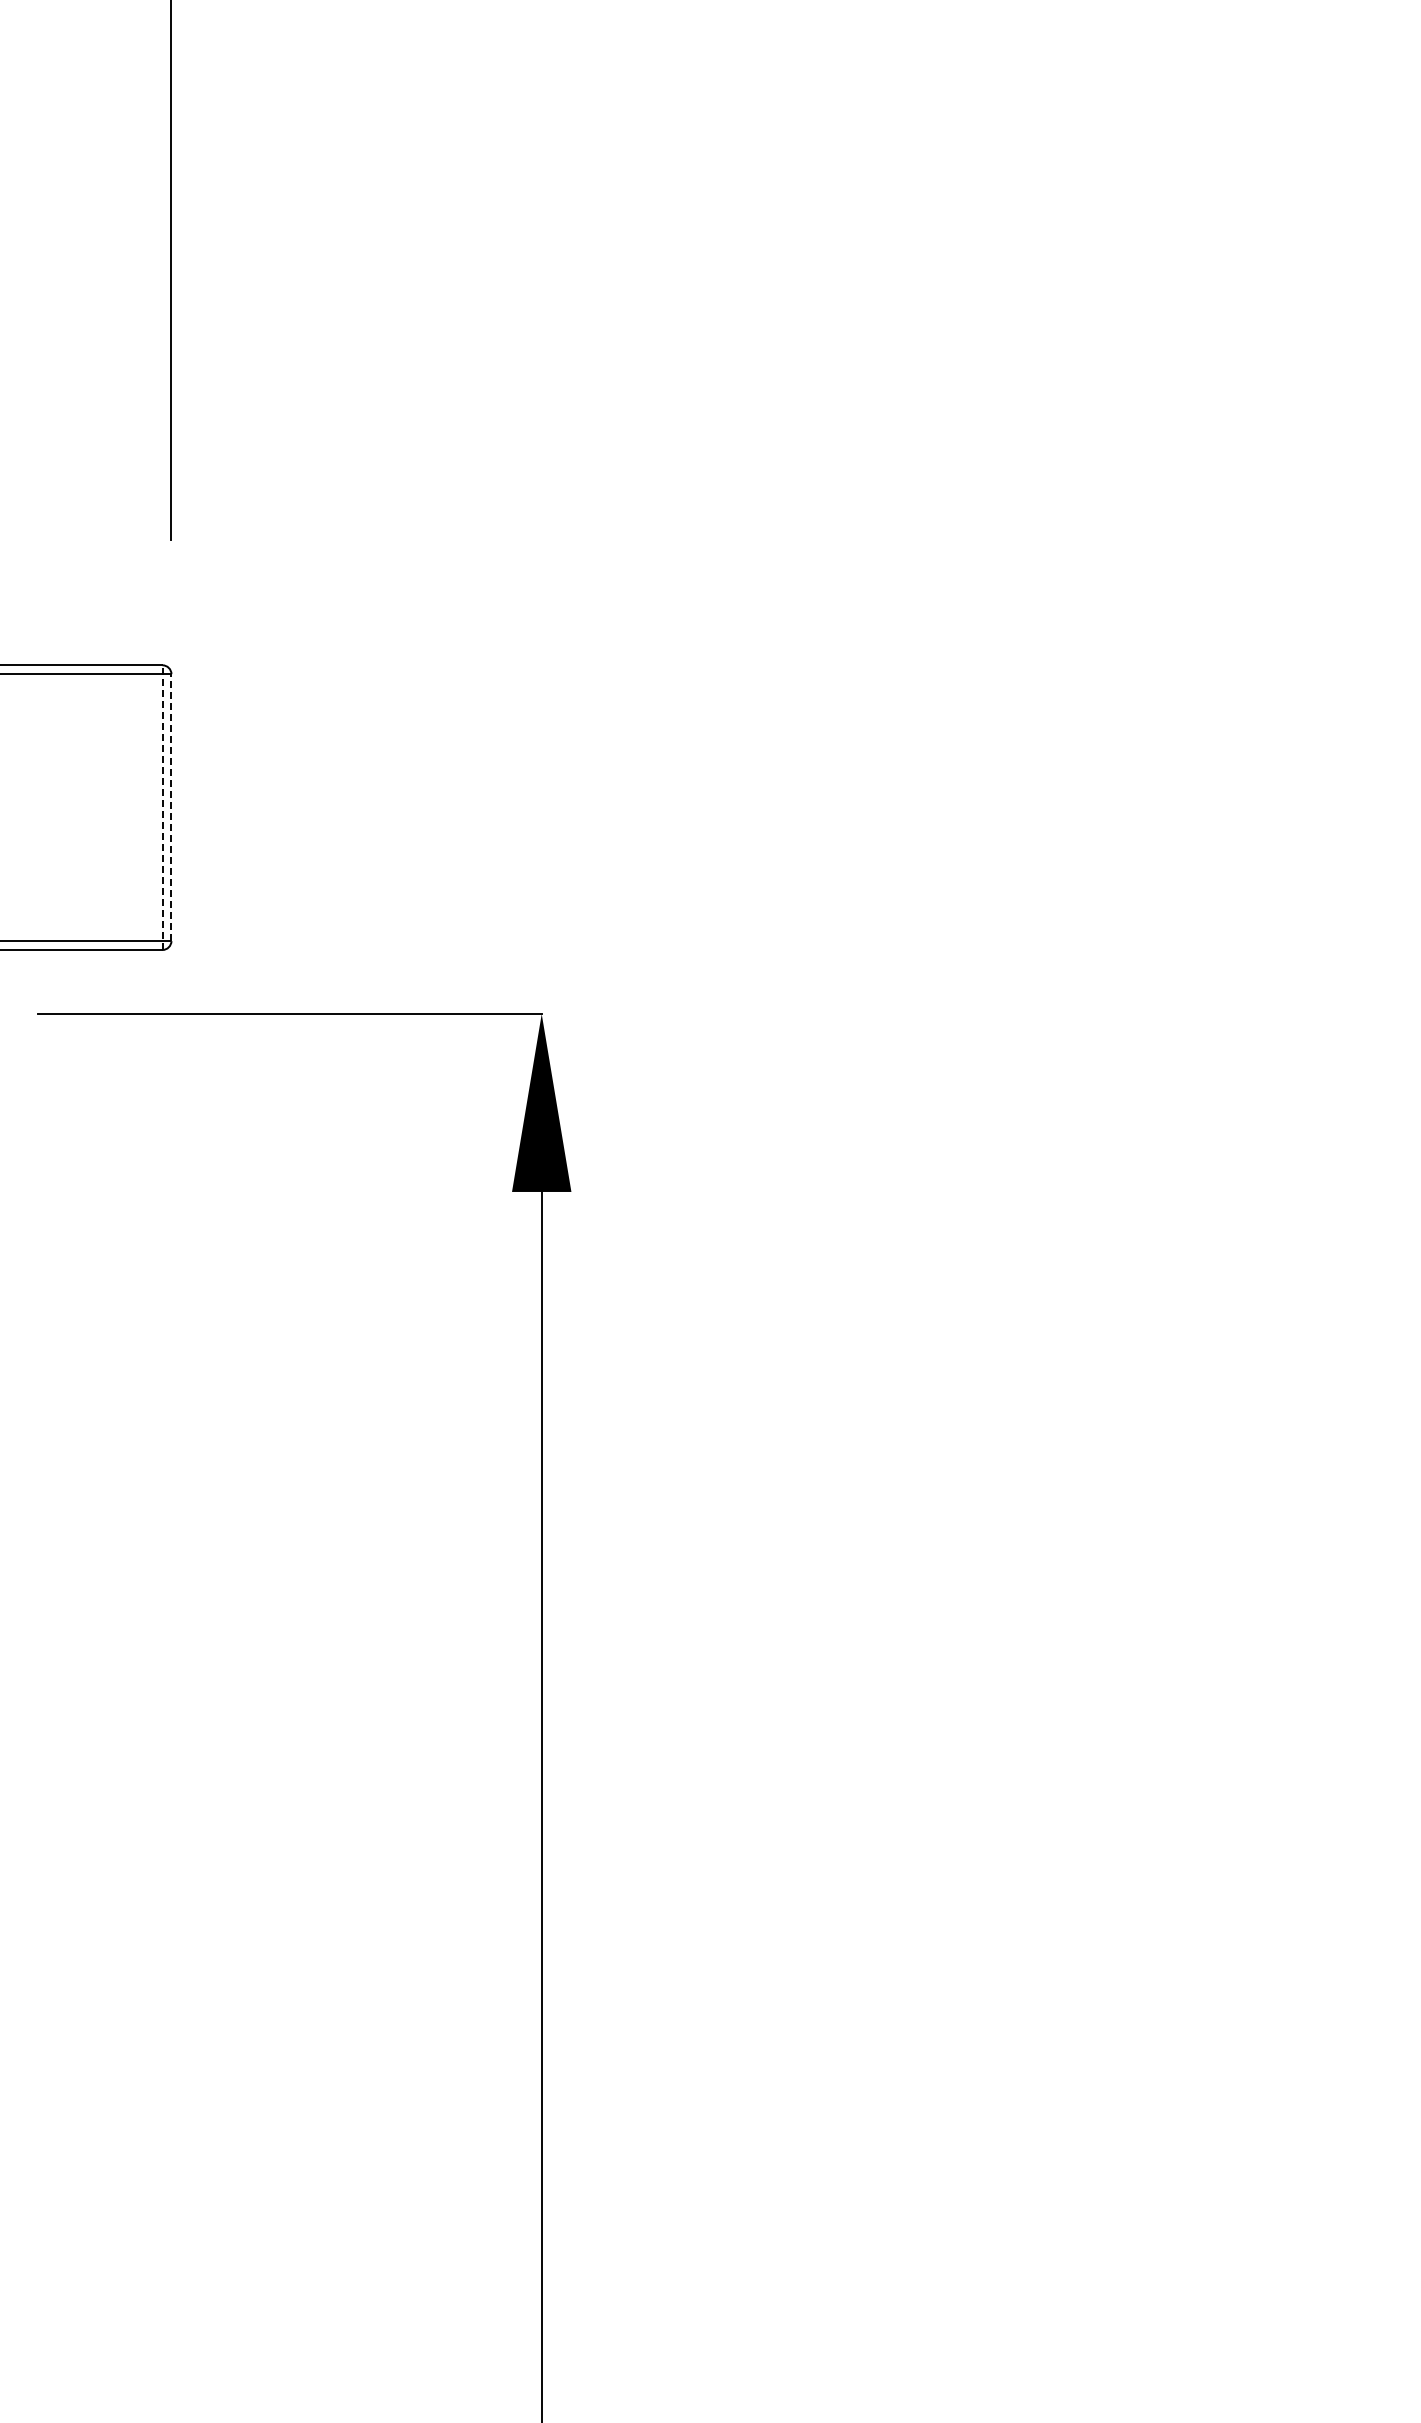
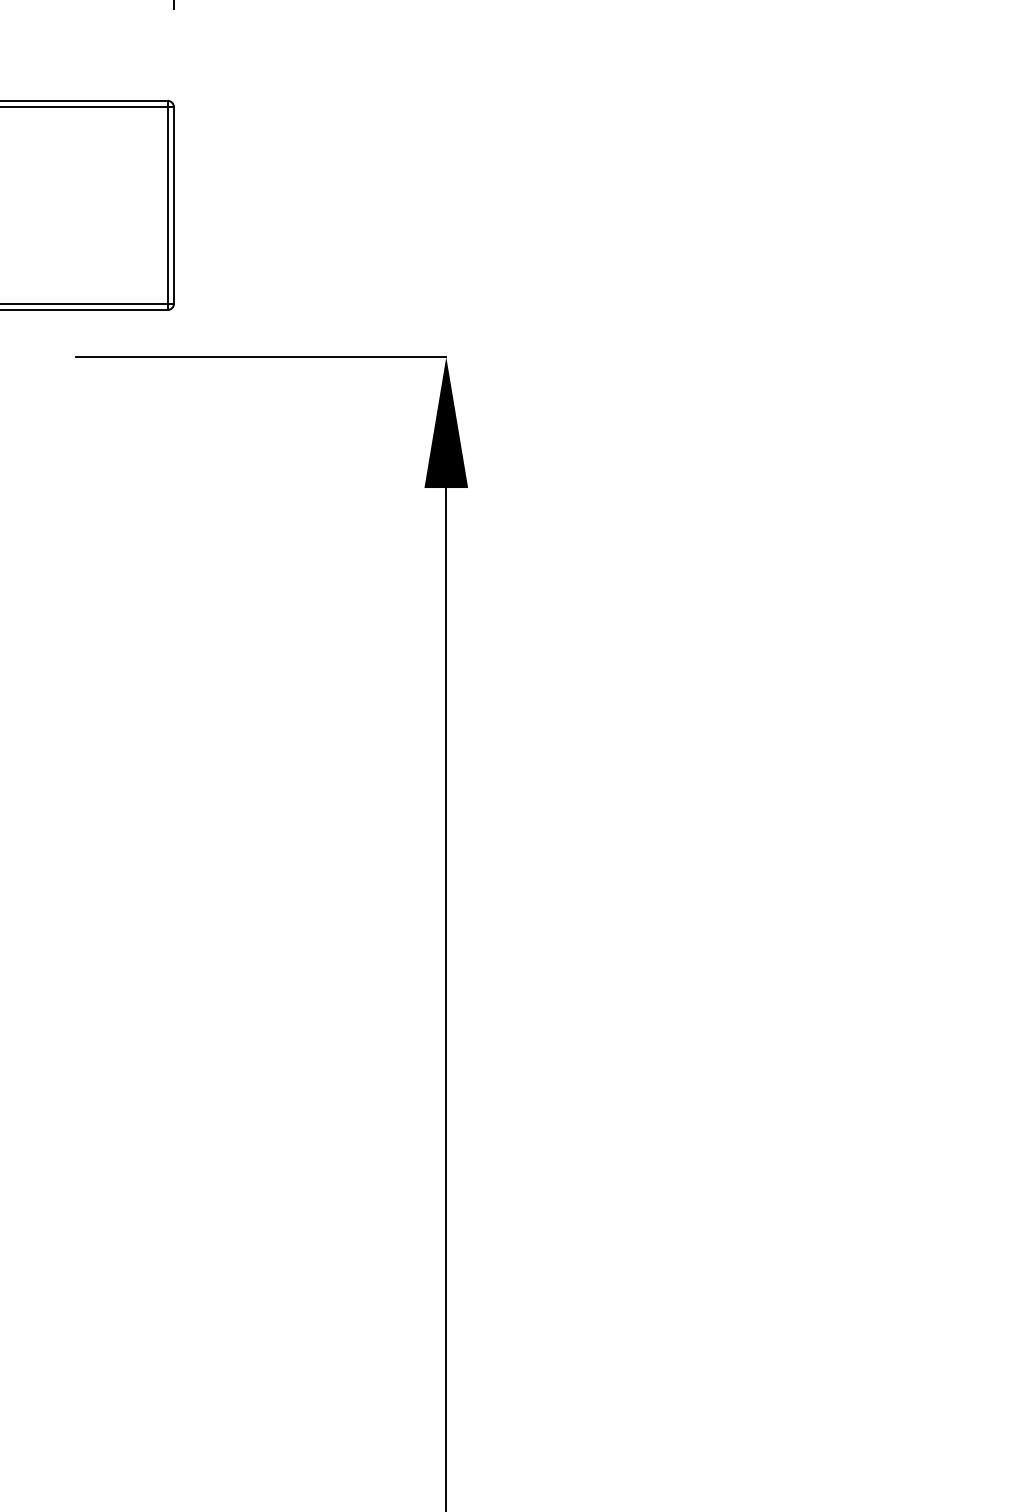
line: (162, 807) -> (167, 205), dashed -> solid
line: (171, 807) -> (174, 205), dashed -> solid

